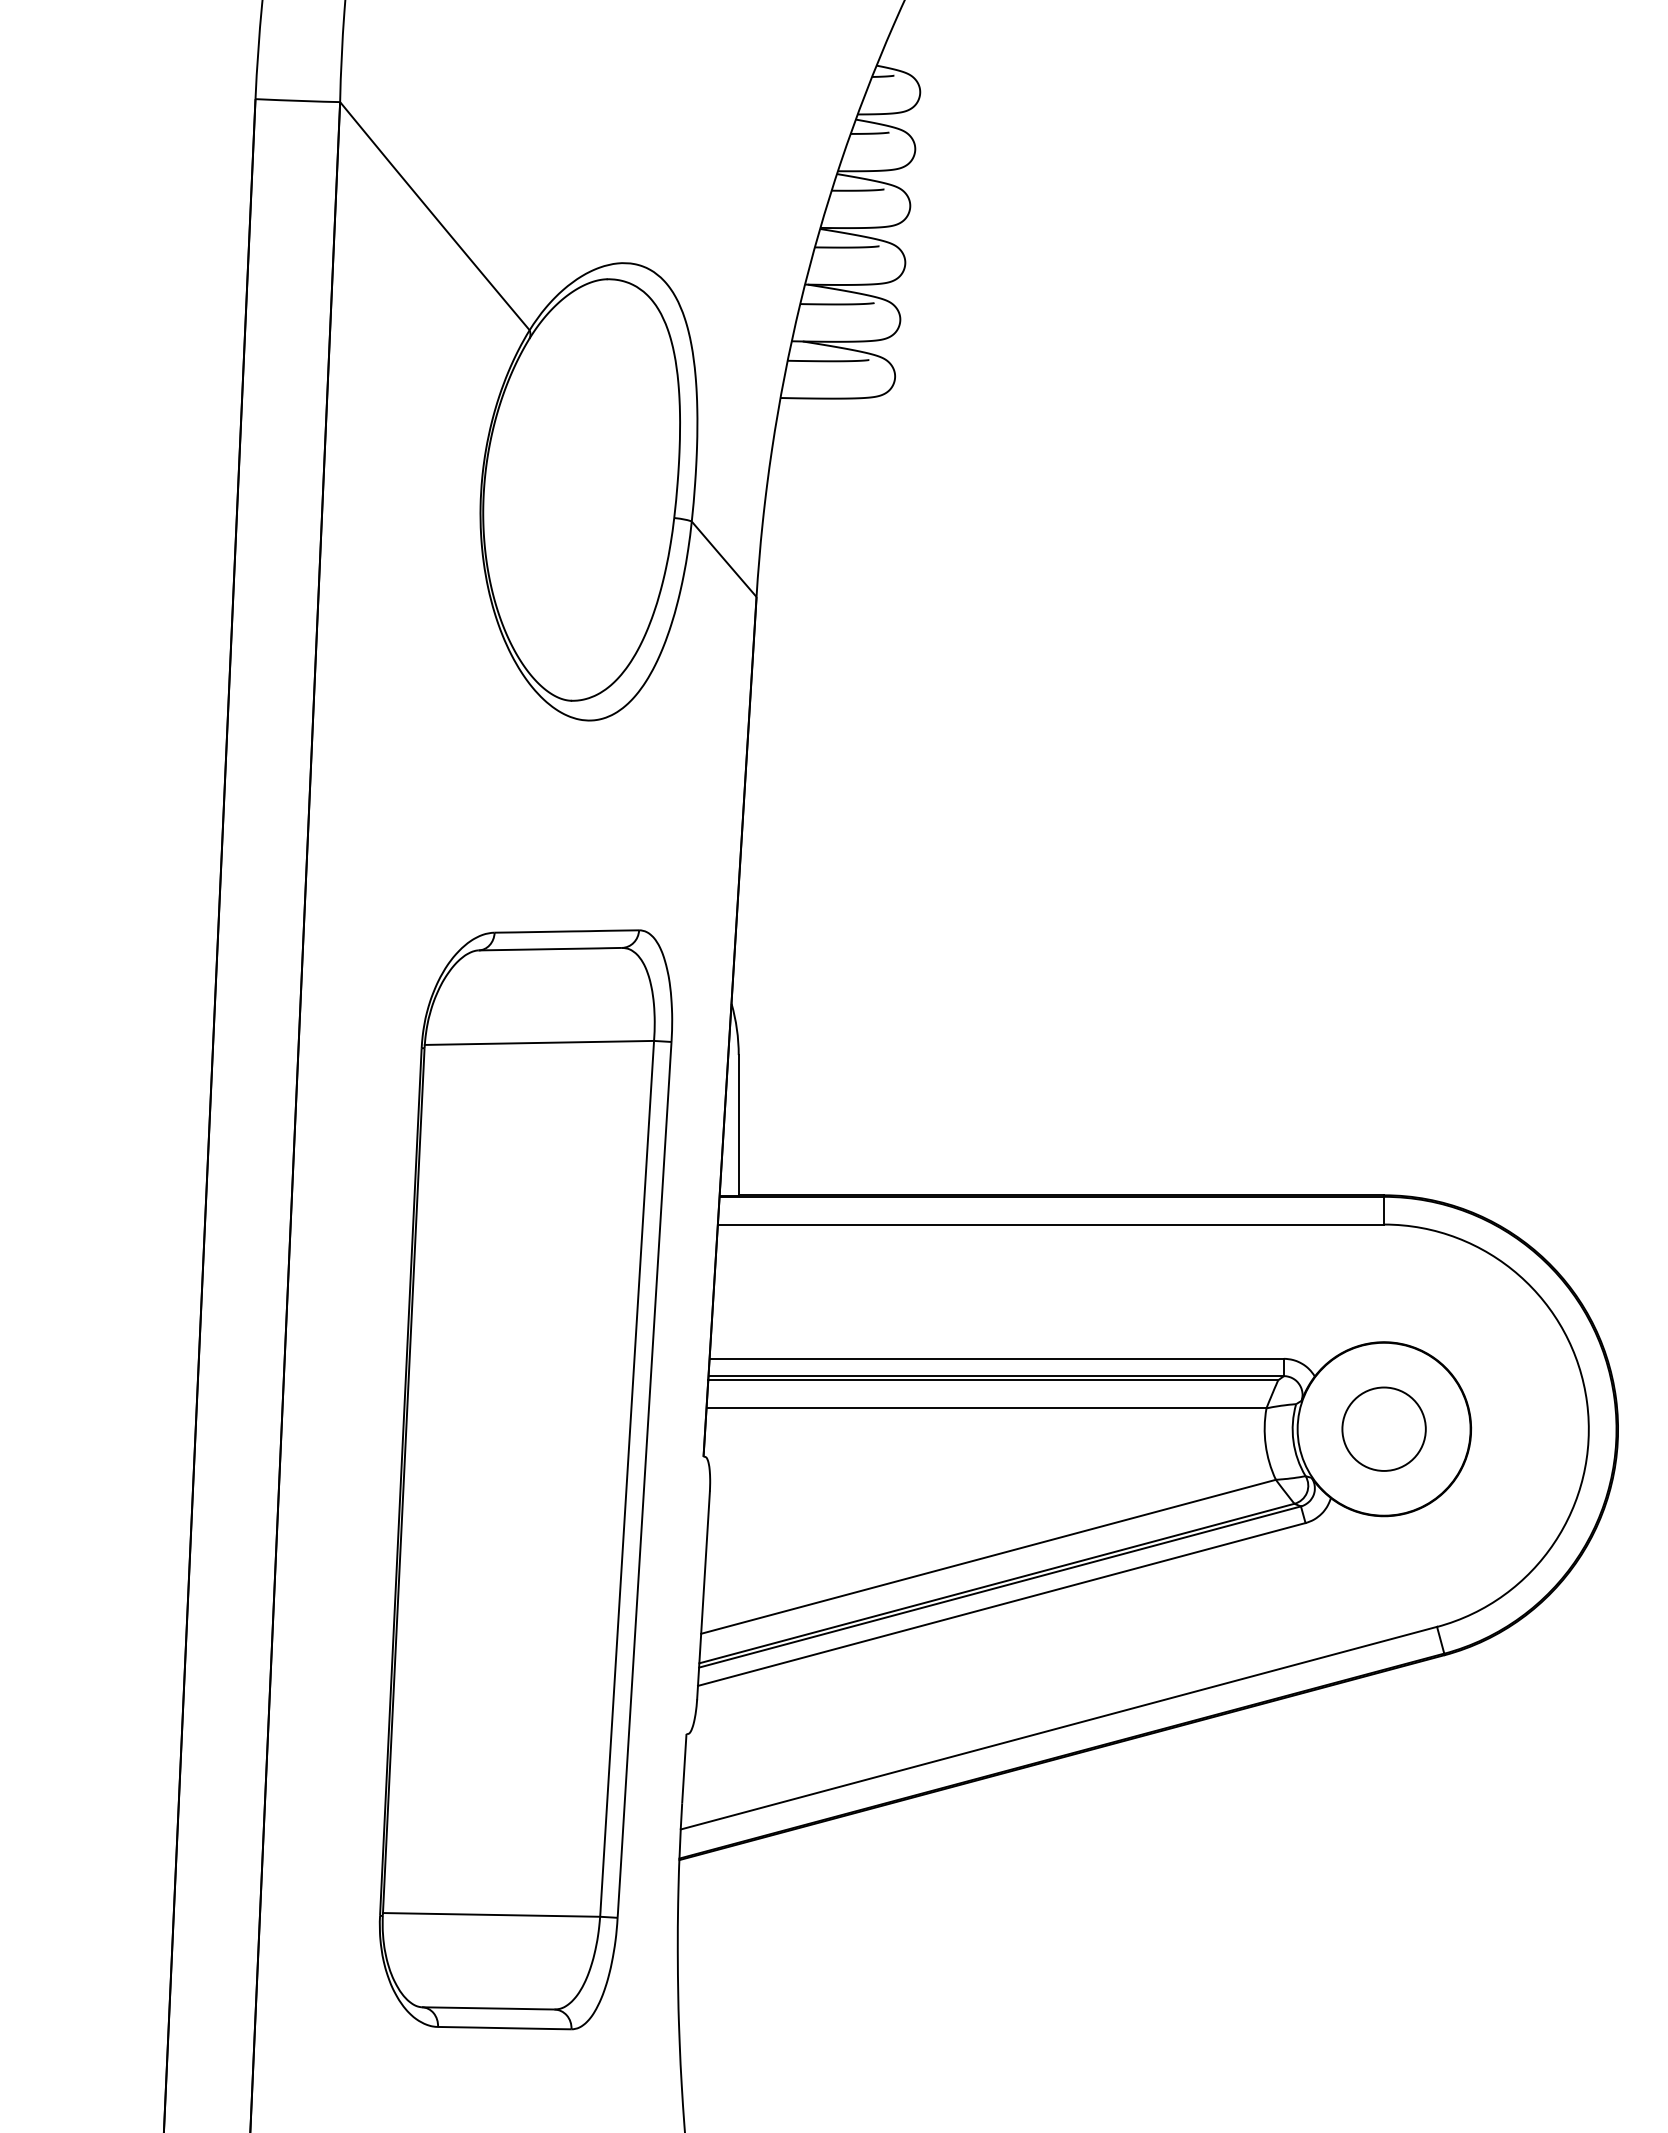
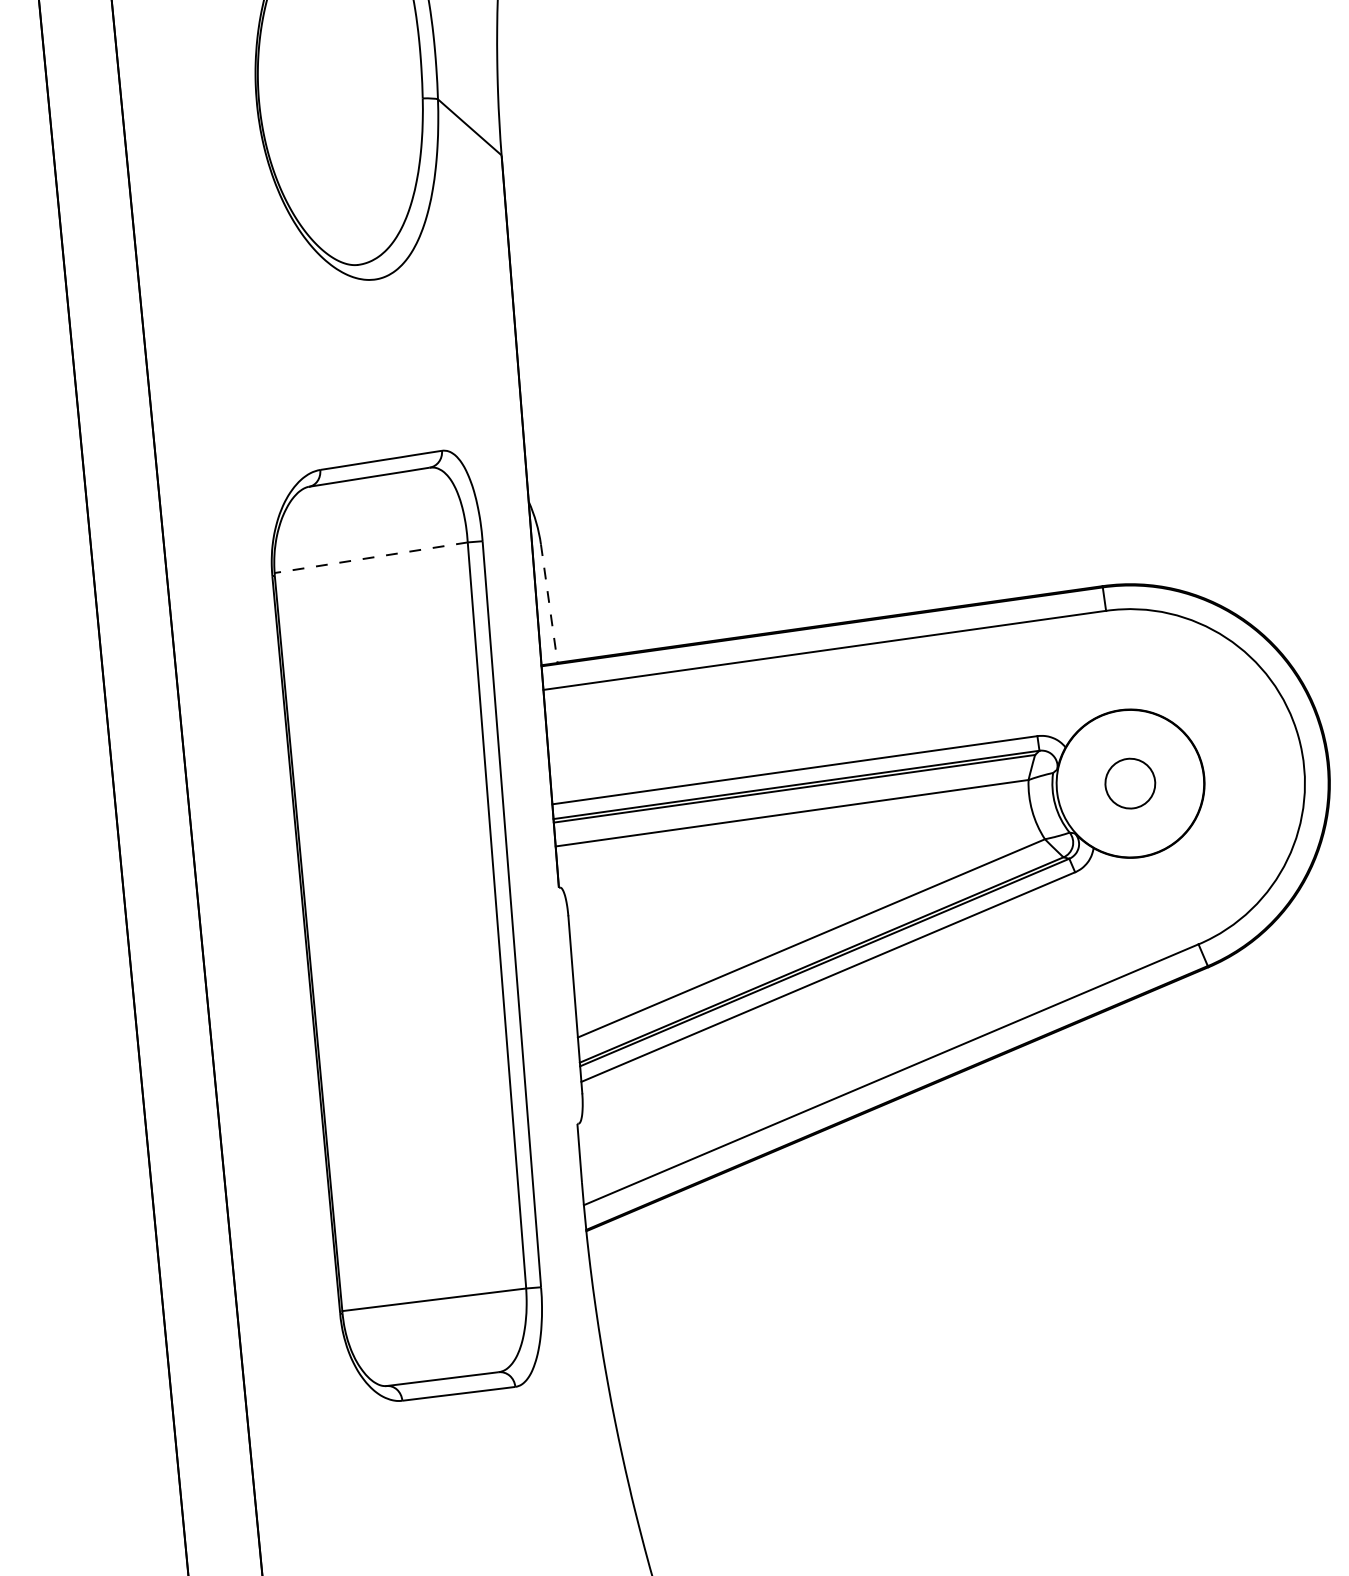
line: (539, 1042) -> (371, 557), solid -> dashed
line: (738, 1125) -> (549, 603), solid -> dashed
circle: (1383, 1428) -> (1129, 783), size x0.7

